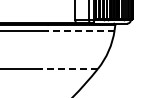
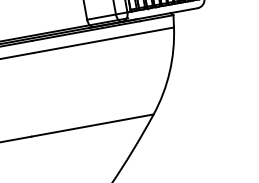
line: (80, 30) -> (102, 40), dashed -> solid
line: (68, 68) -> (91, 124), dashed -> solid

